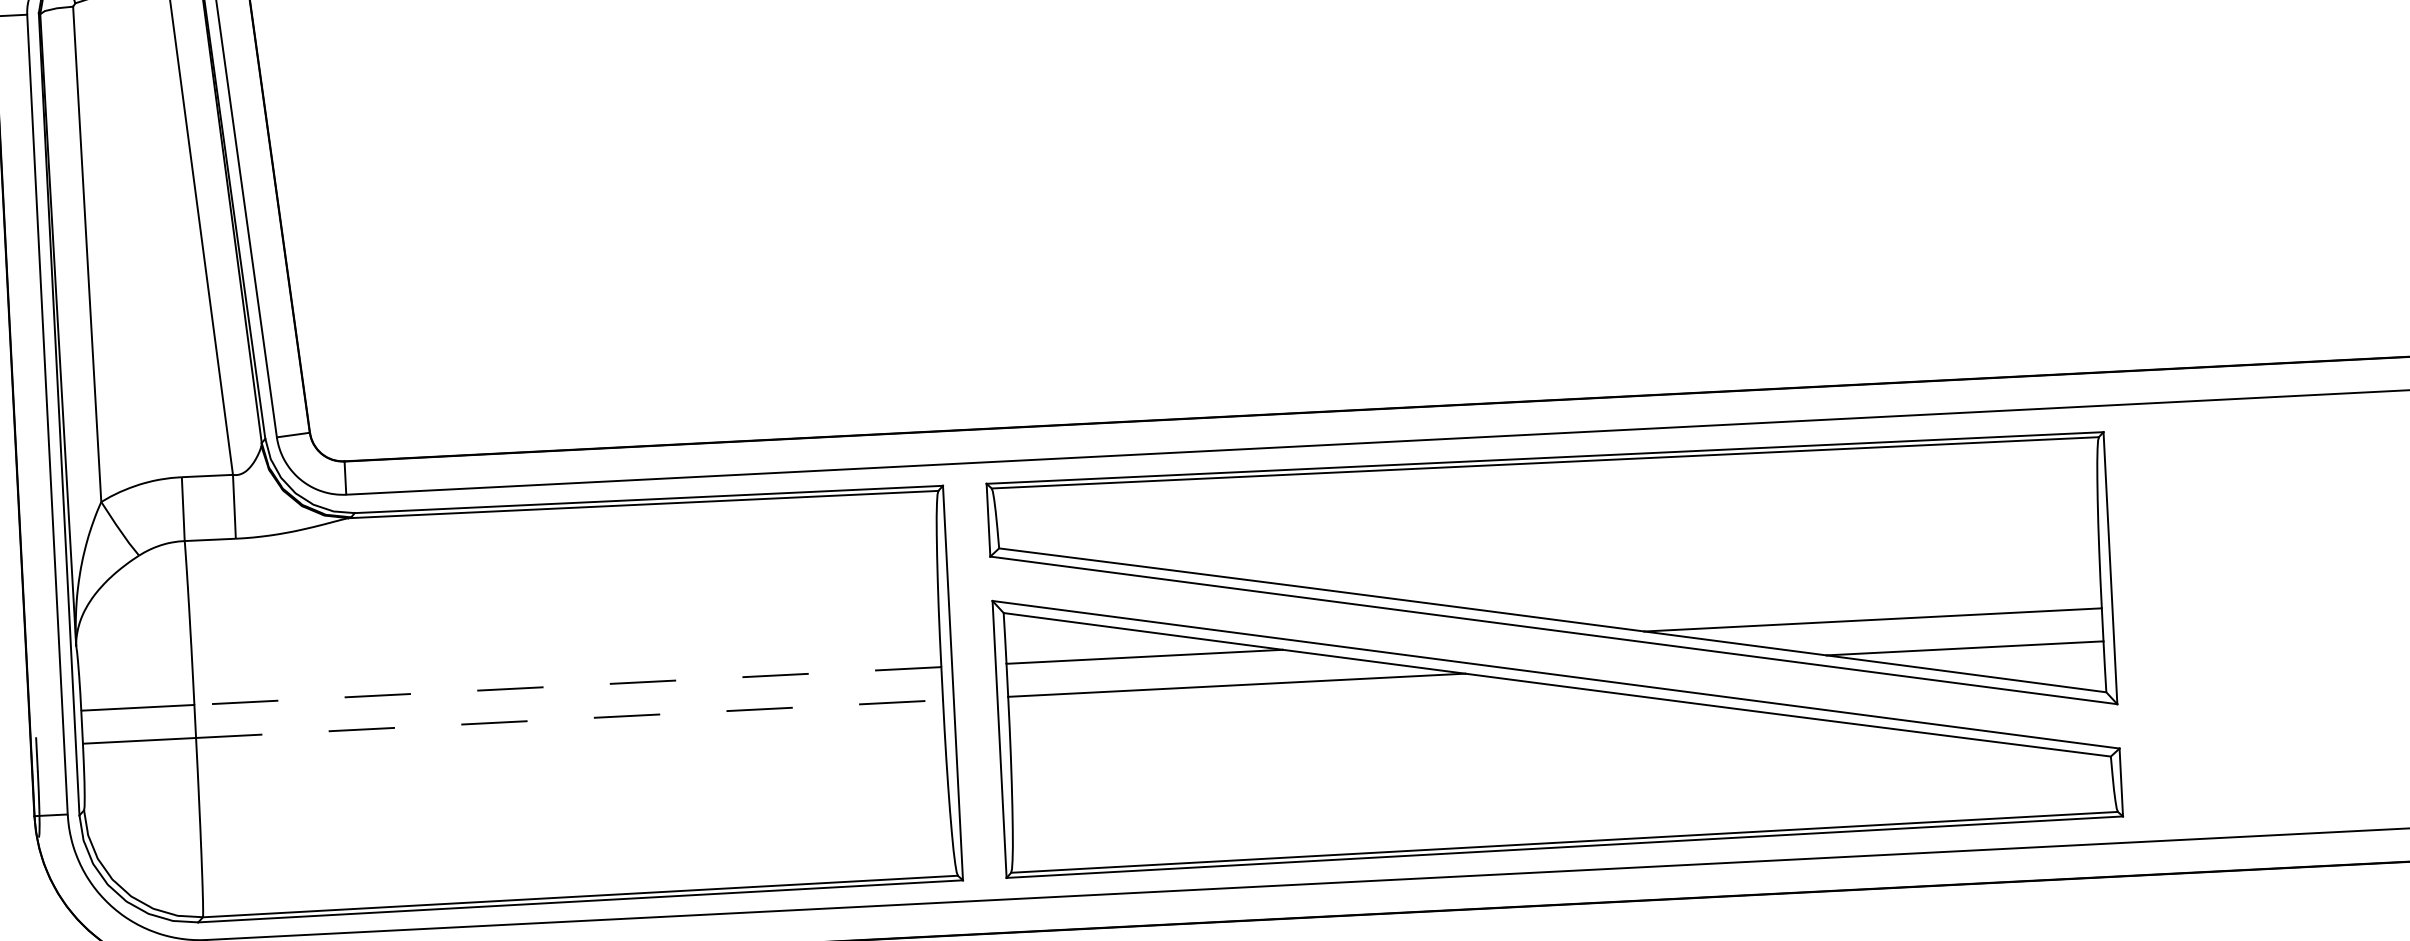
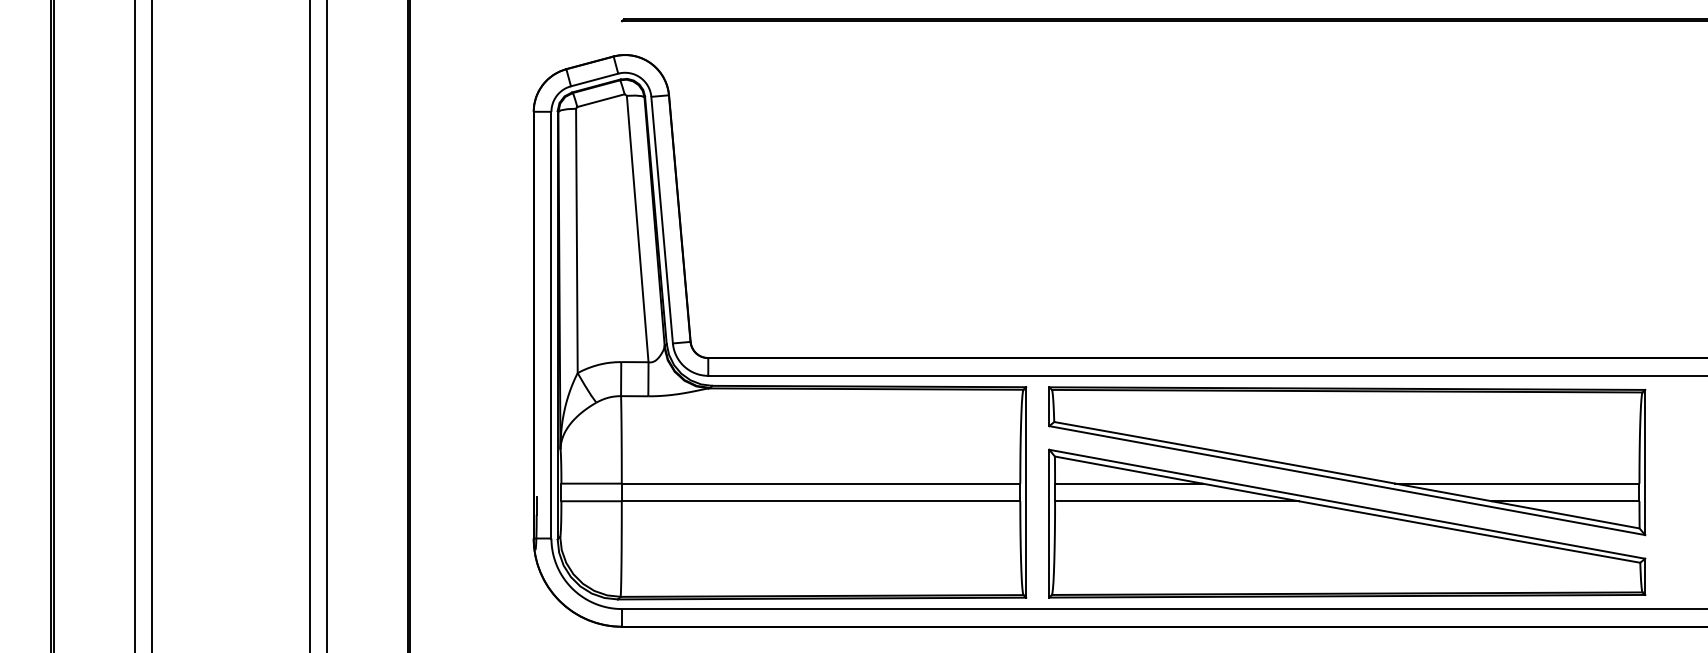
line: (566, 685) -> (820, 483), dashed -> solid
line: (570, 719) -> (821, 501), dashed -> solid

